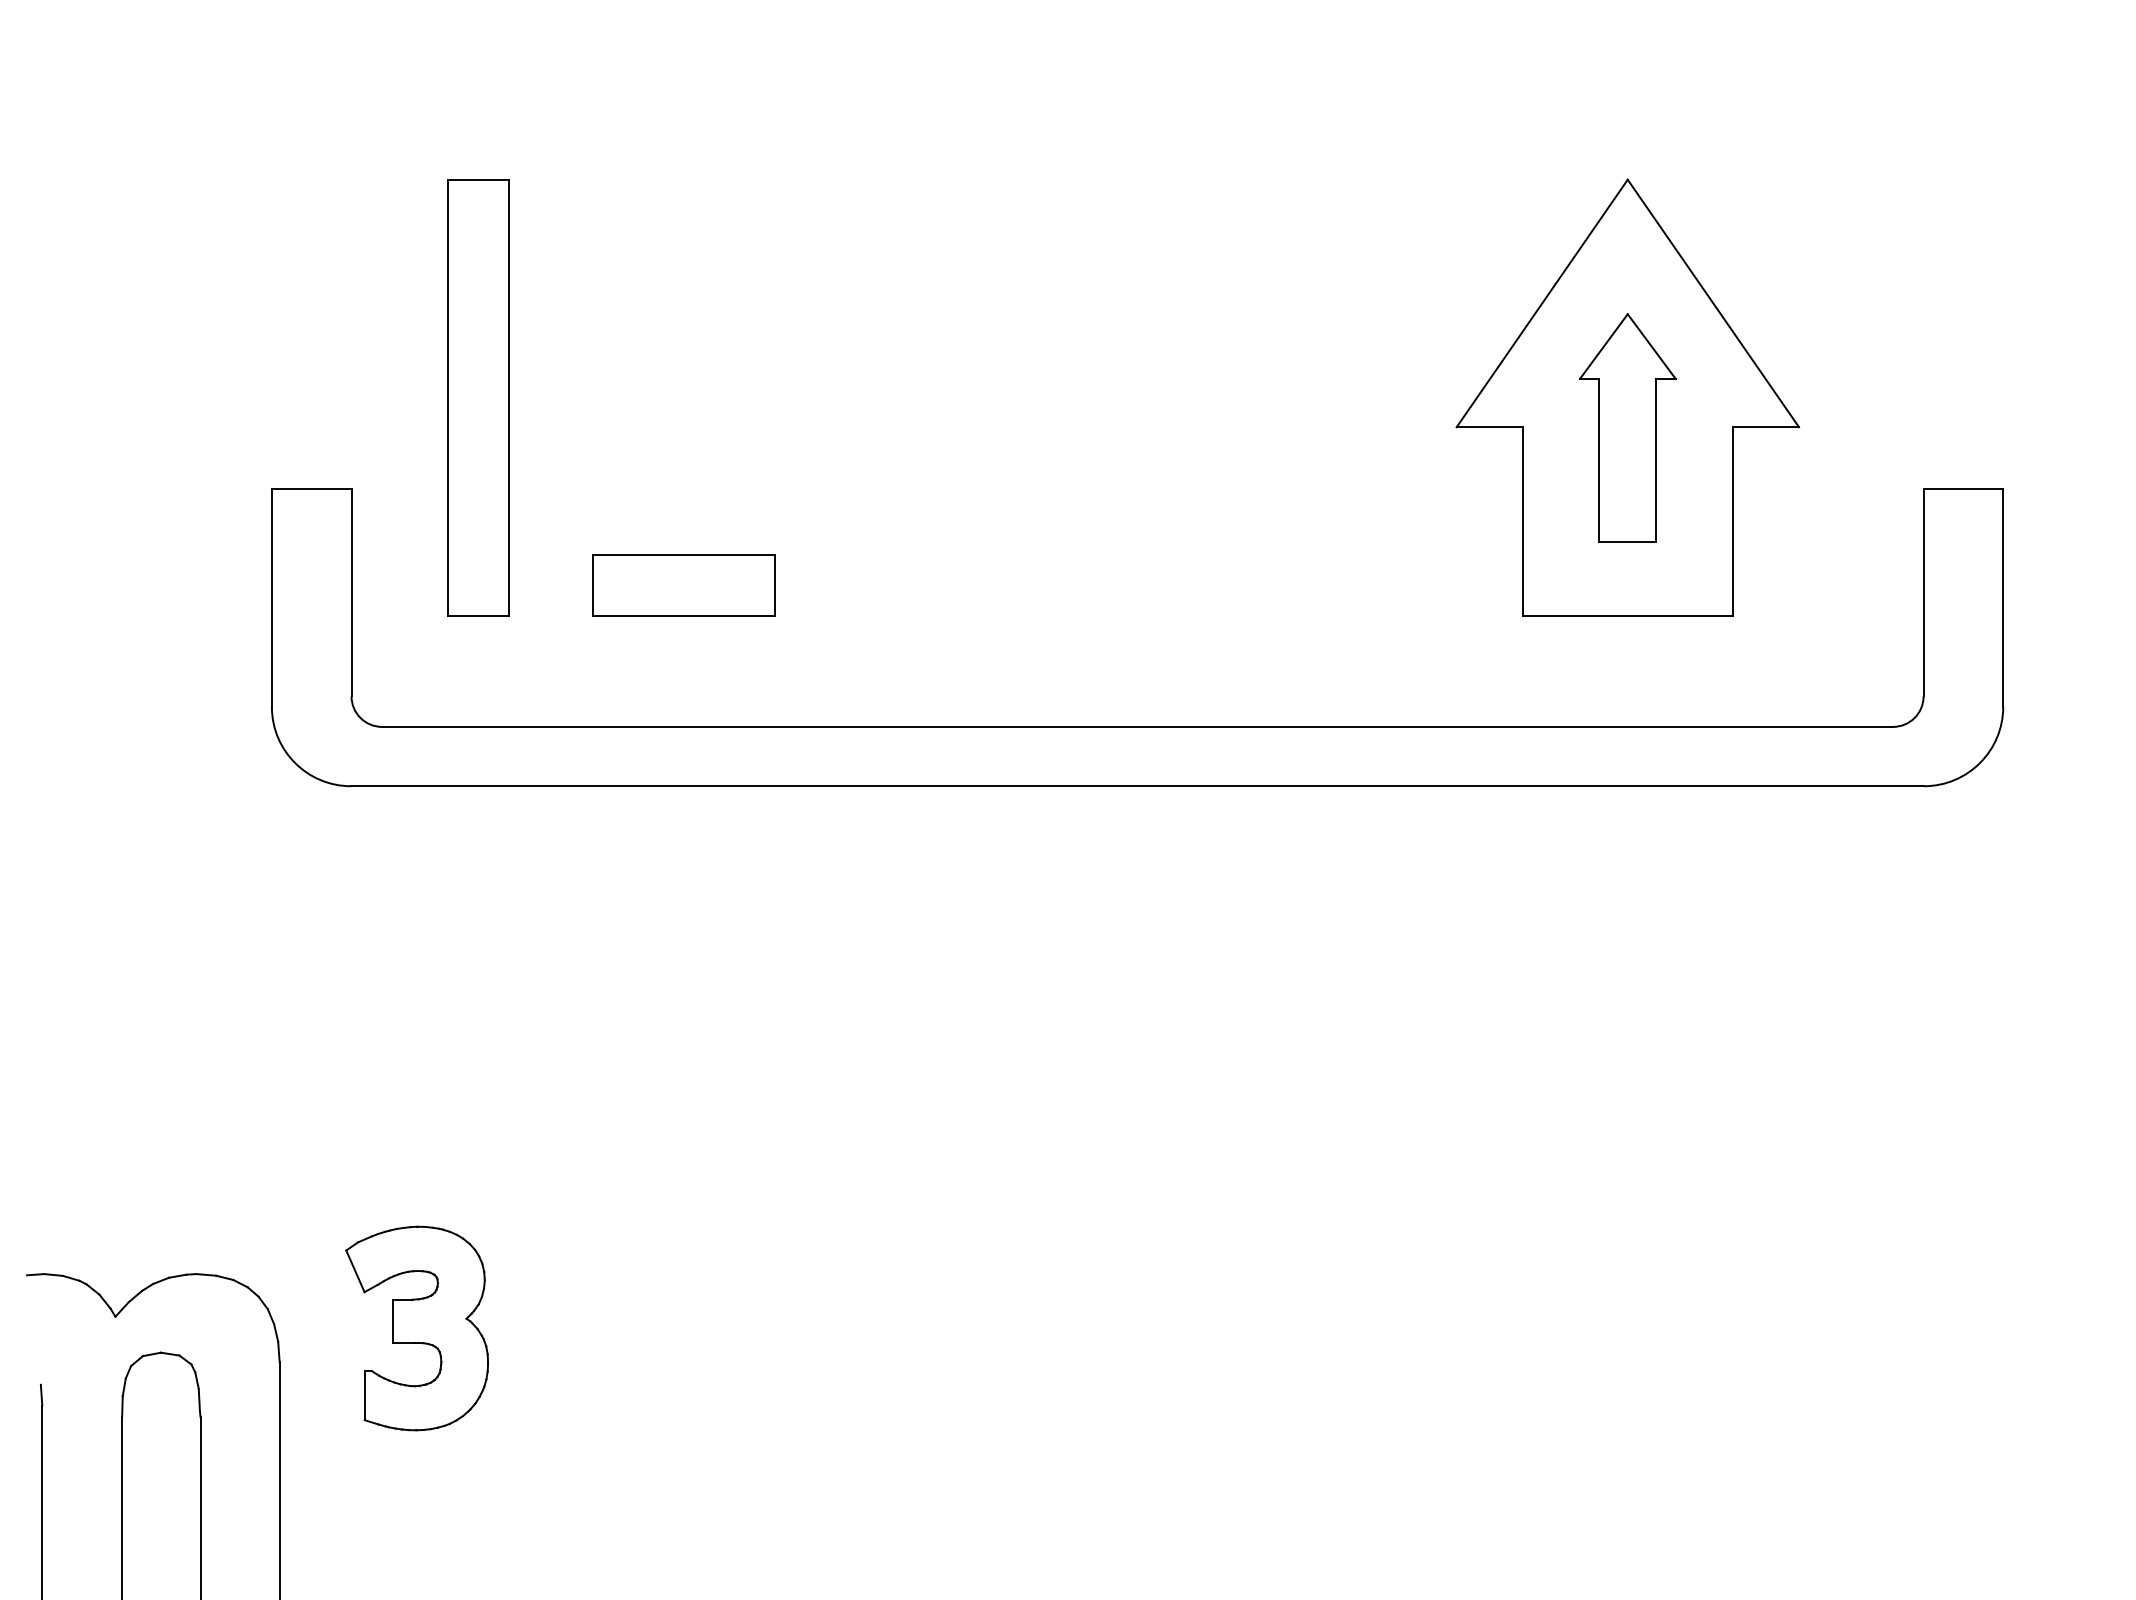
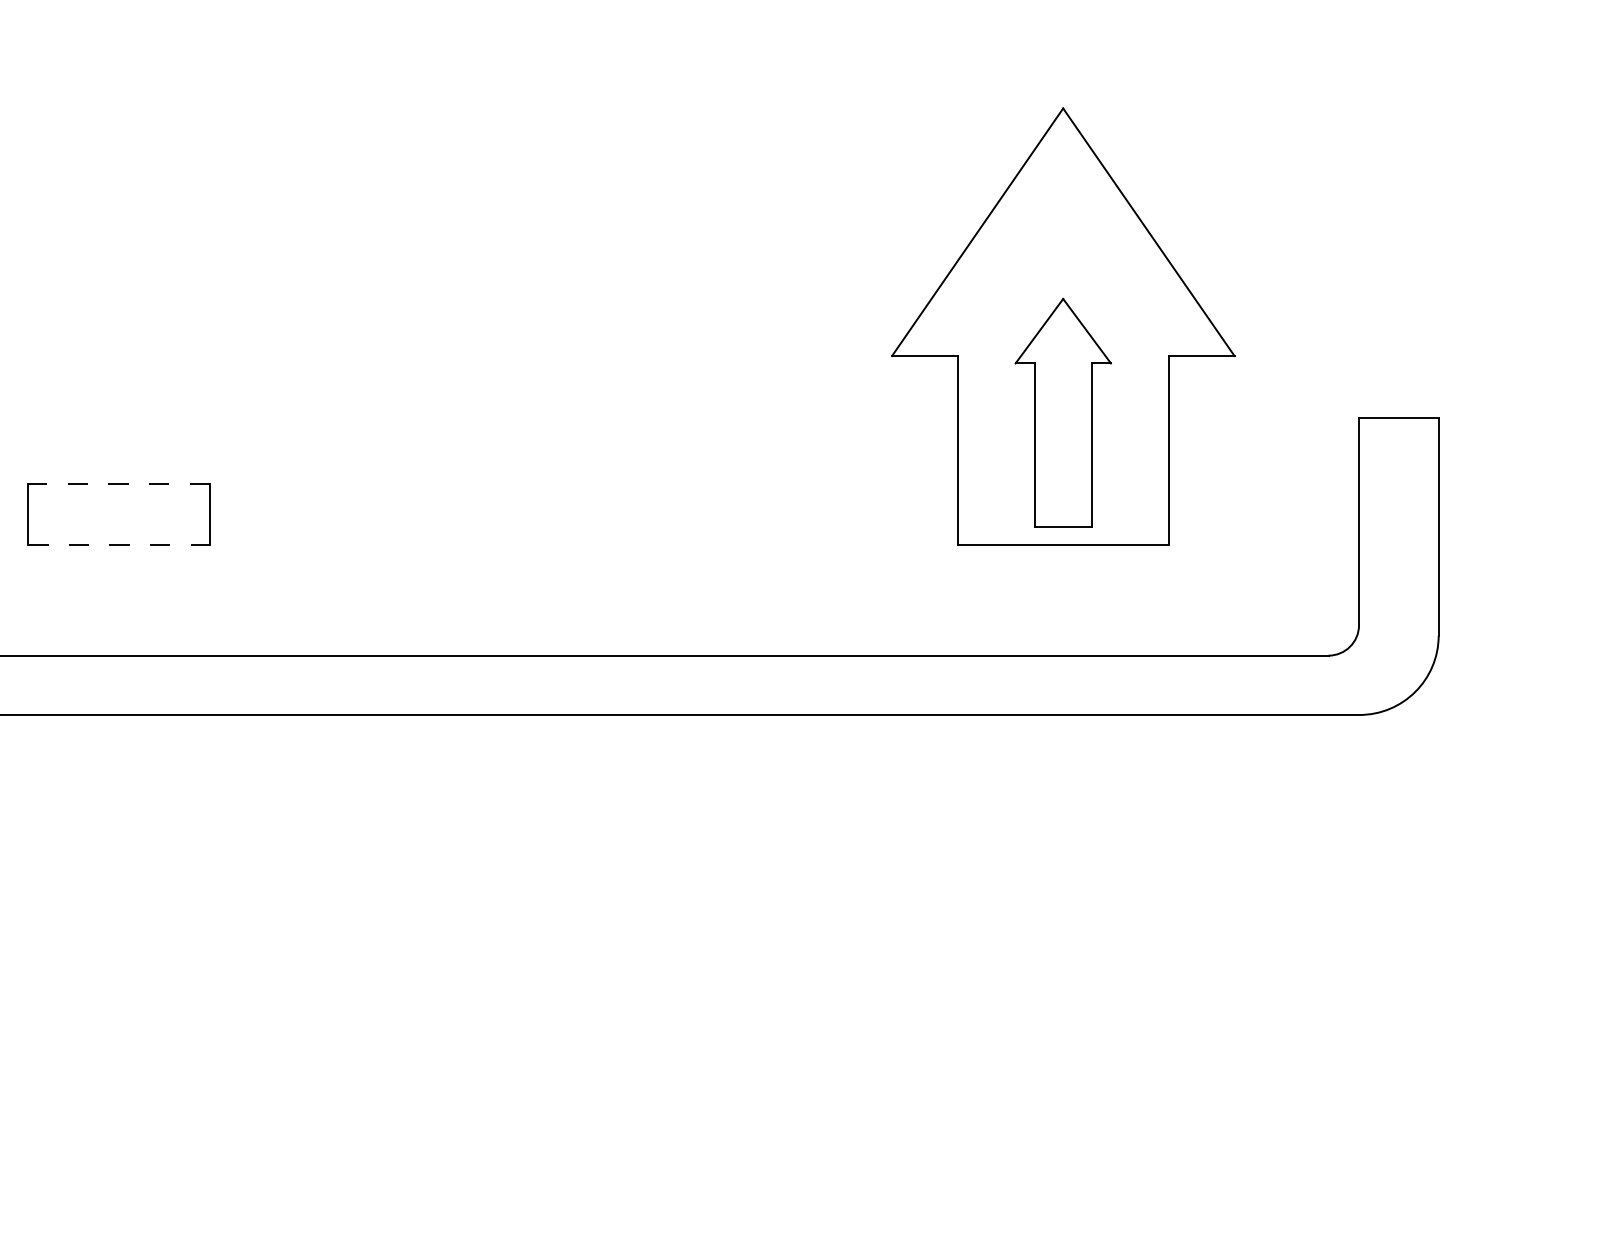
part: (1627, 427) -> (1062, 412), moved
line: (683, 555) -> (118, 484), solid -> dashed
line: (683, 615) -> (118, 544), solid -> dashed

